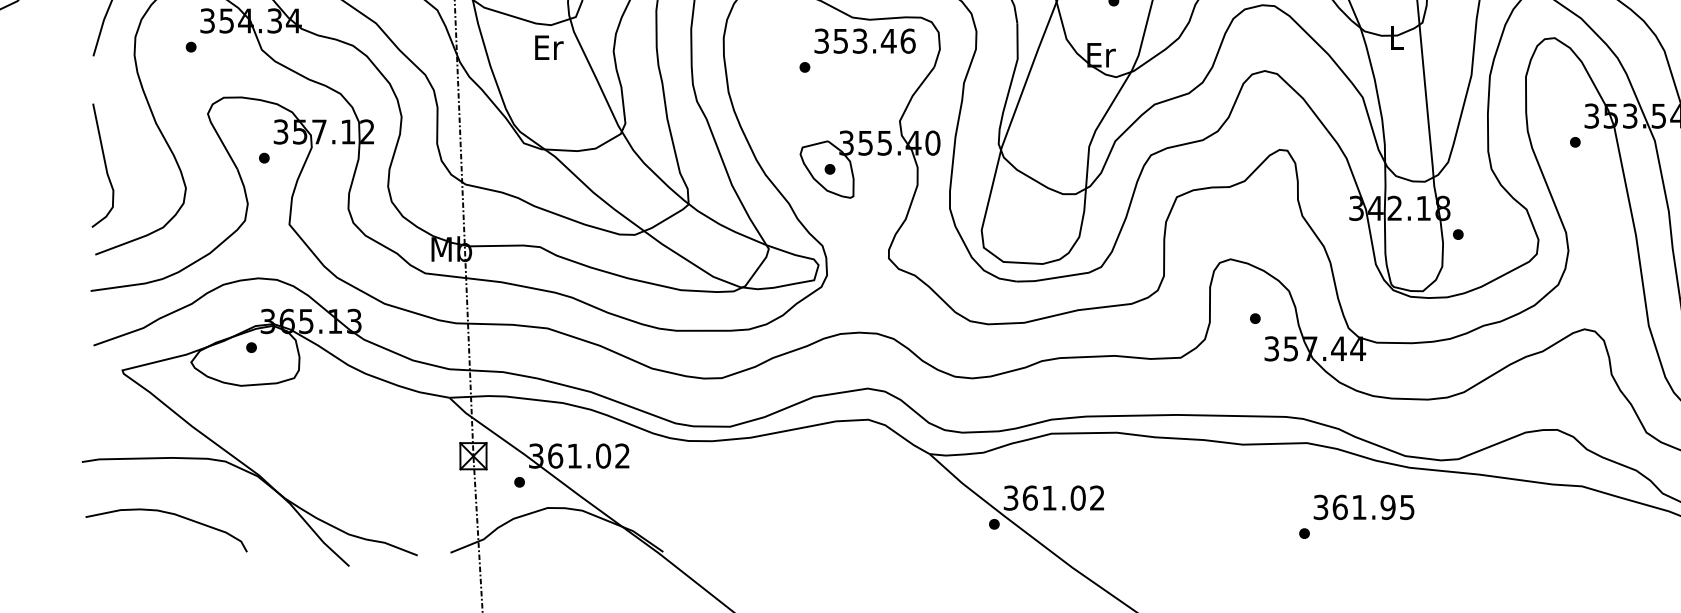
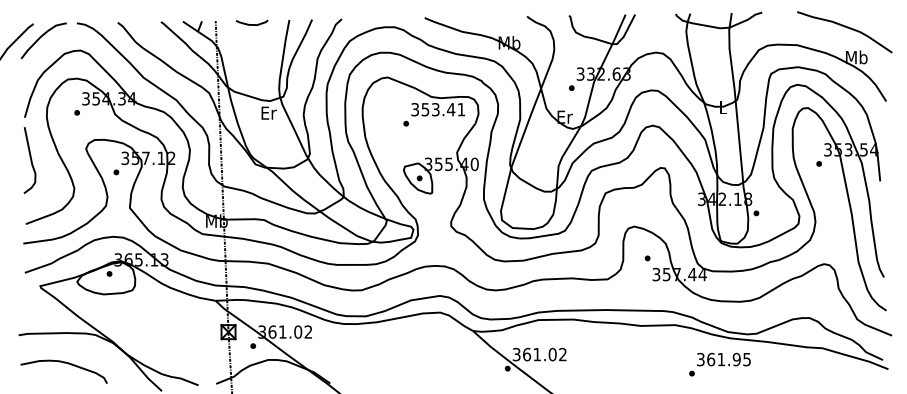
text: (908, 40) -> (461, 109), 353.46 -> 353.41
curve: (104, 165) -> (30, 160), moved
text: (1355, 516) -> (719, 364), moved

